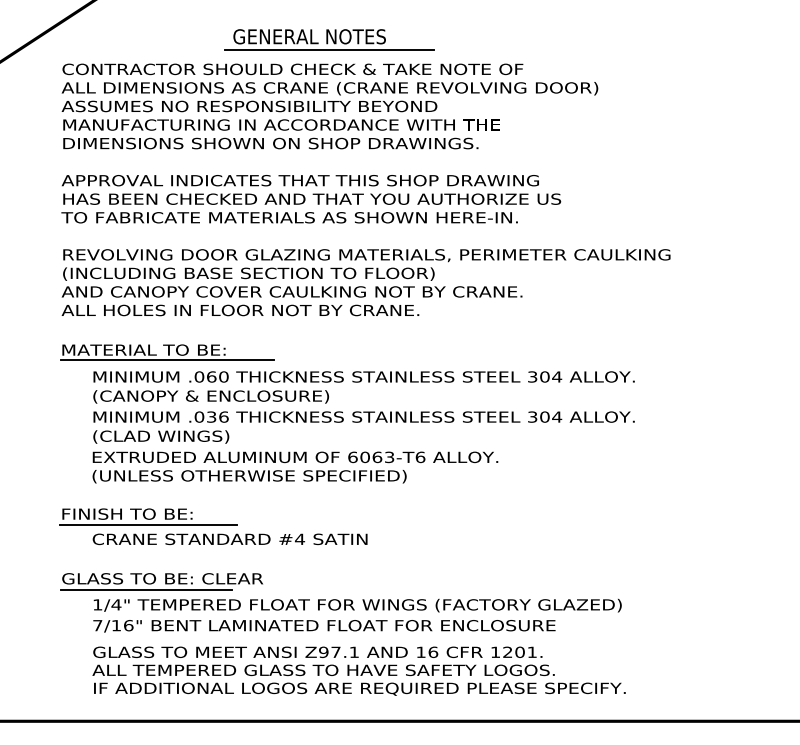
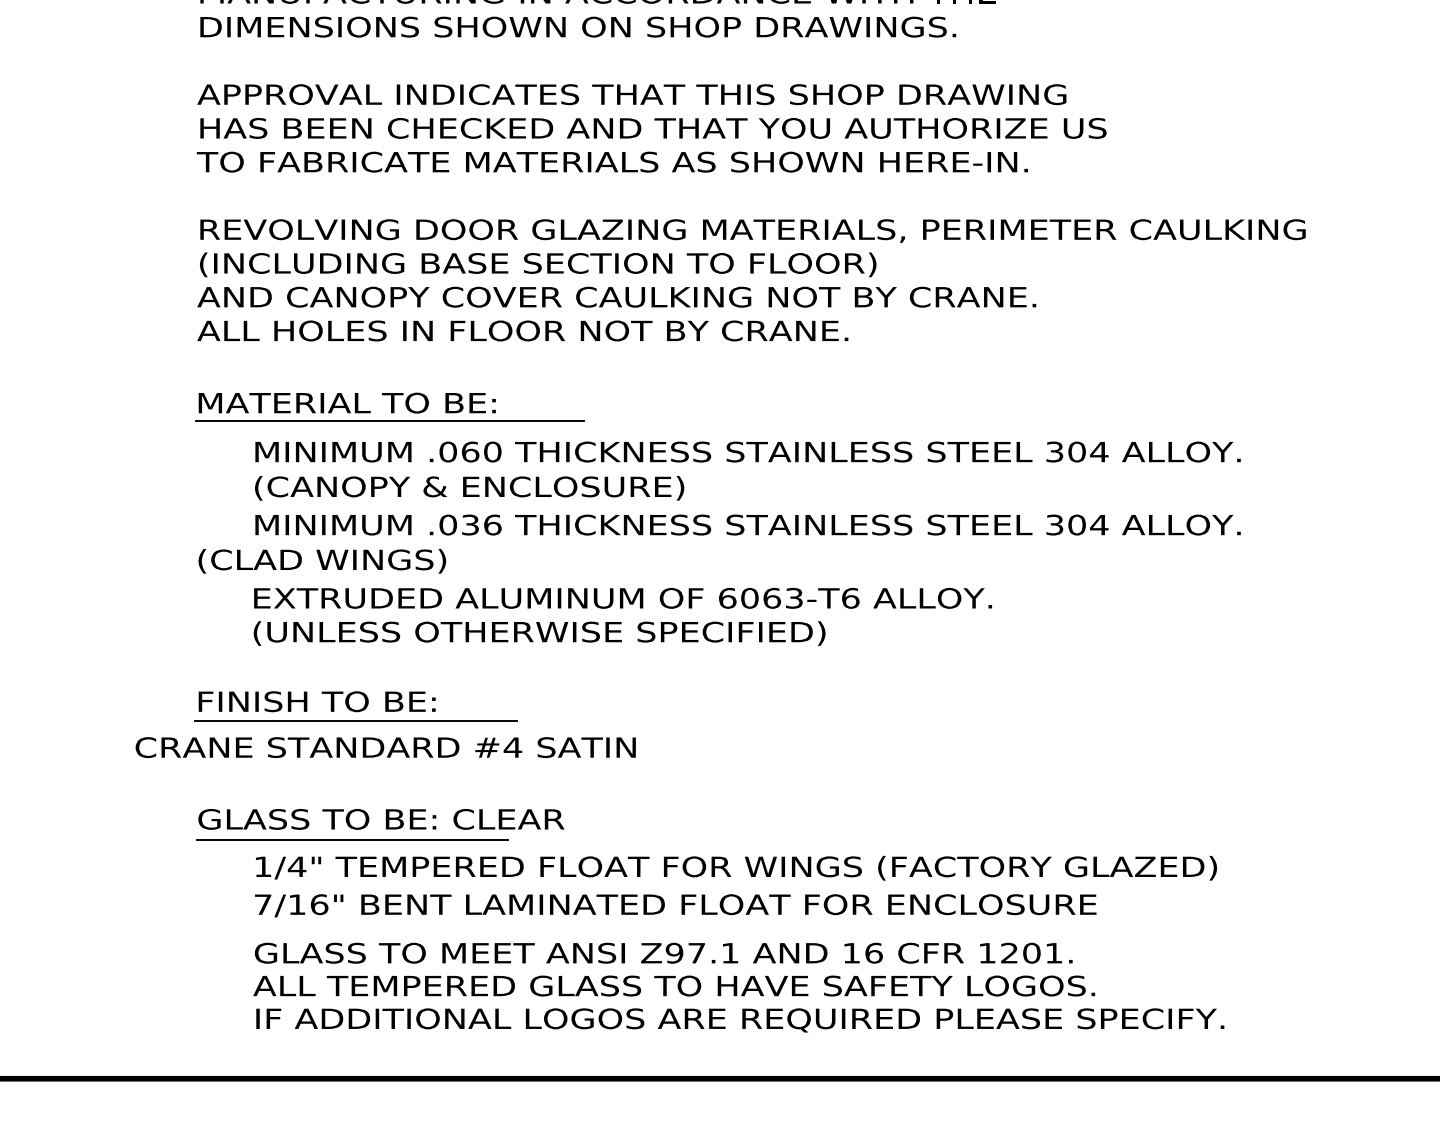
text: (161, 436) -> (322, 560), moved
text: (229, 539) -> (384, 747), moved

